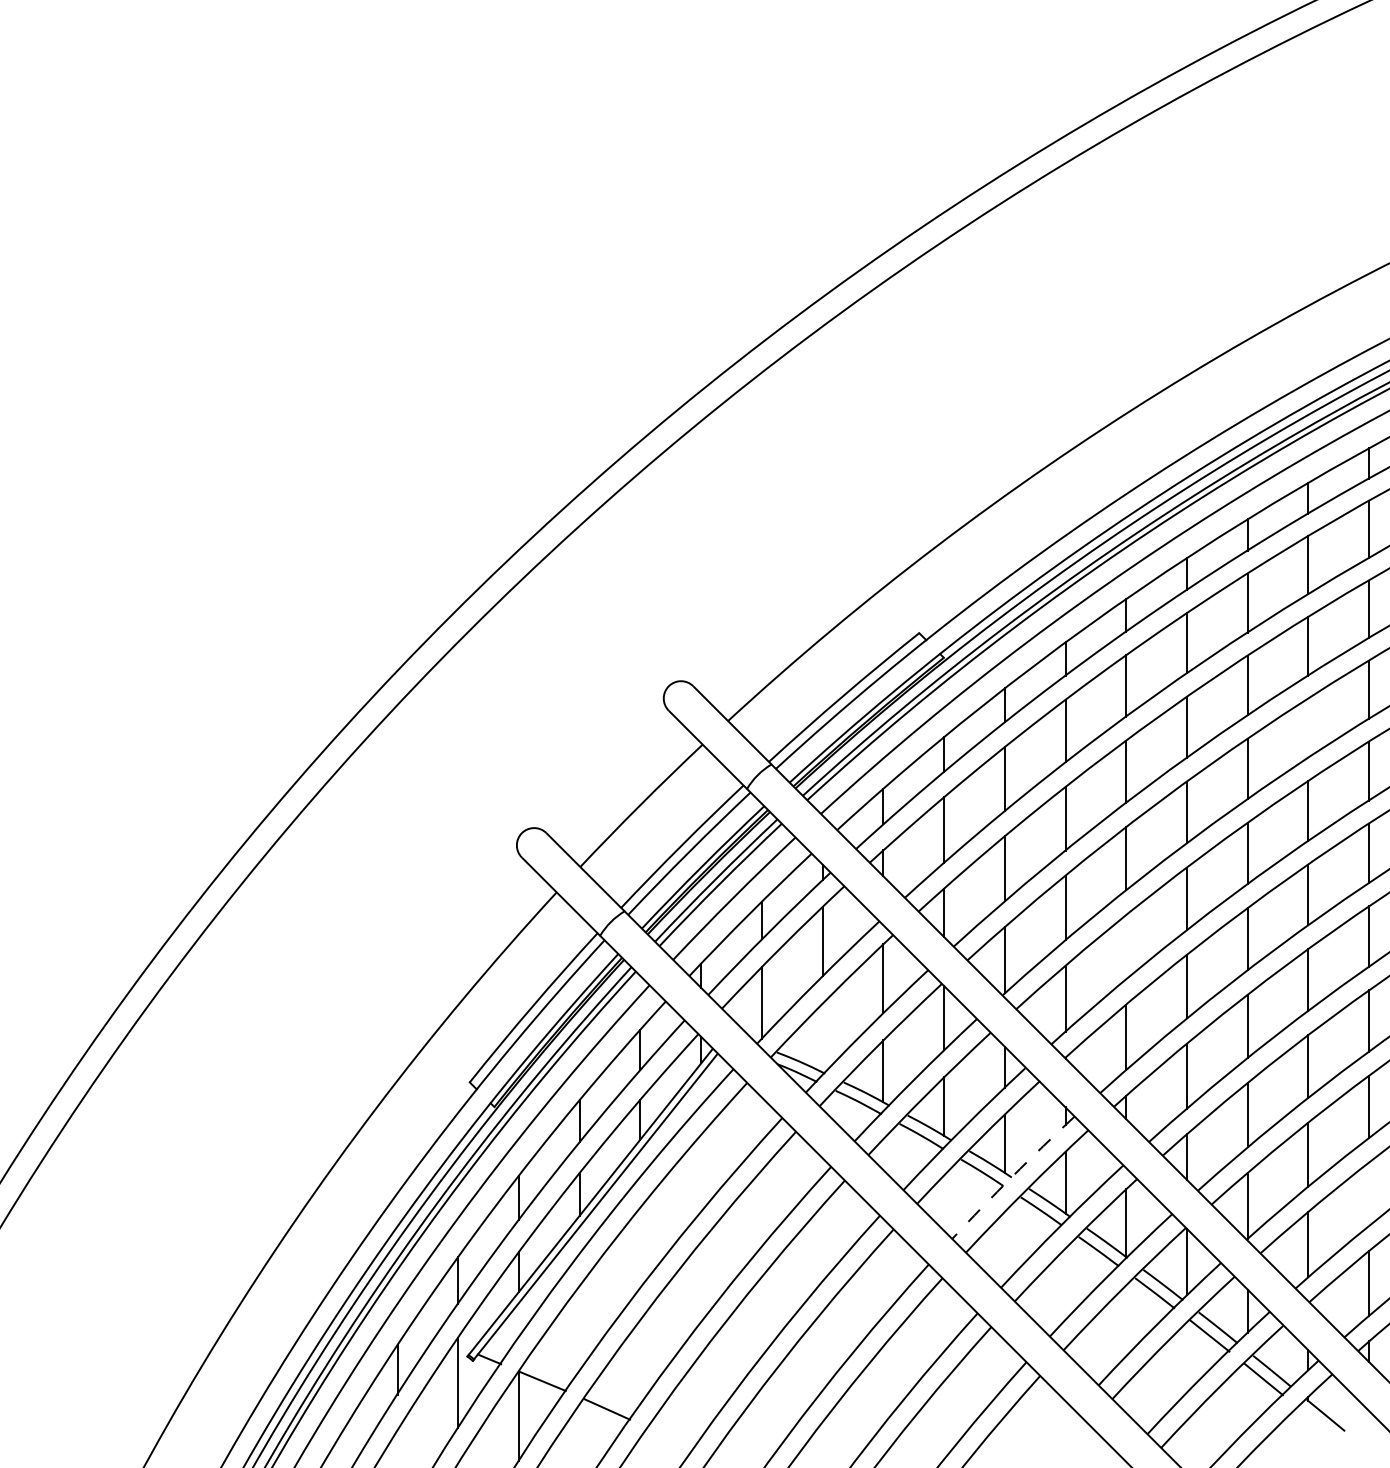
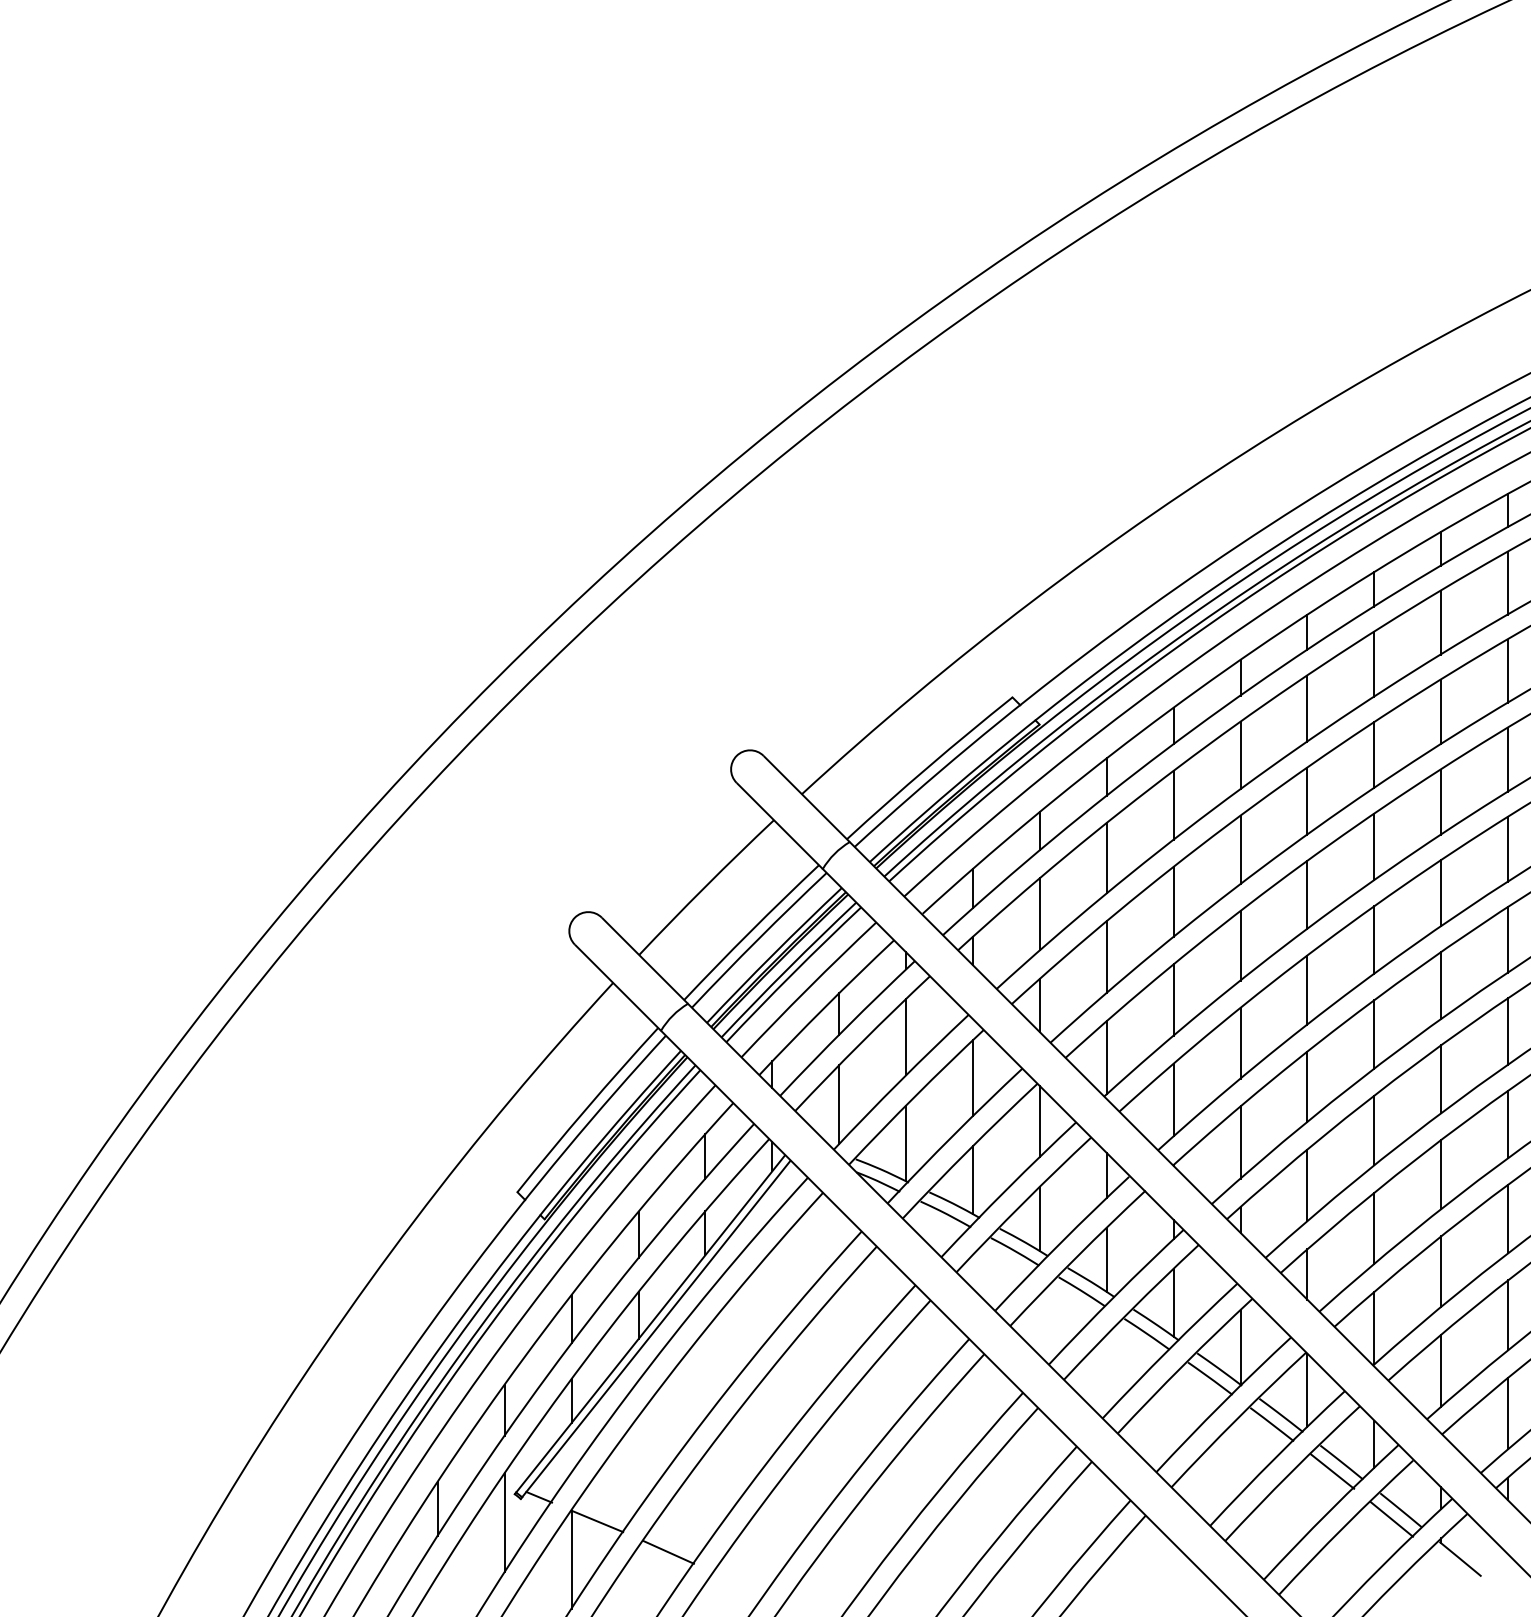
line: (1308, 727) -> (1441, 801), added
line: (1126, 946) -> (1240, 1042), added
line: (823, 1038) -> (906, 1143), added
arc: (1012, 1177) -> (1115, 1296), dashed -> solid
line: (1369, 1194) -> (1508, 1315), added

